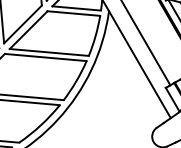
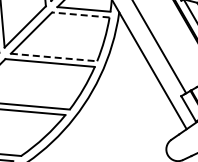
line: (73, 14) -> (80, 15), solid -> dashed
line: (49, 52) -> (54, 57), solid -> dashed

